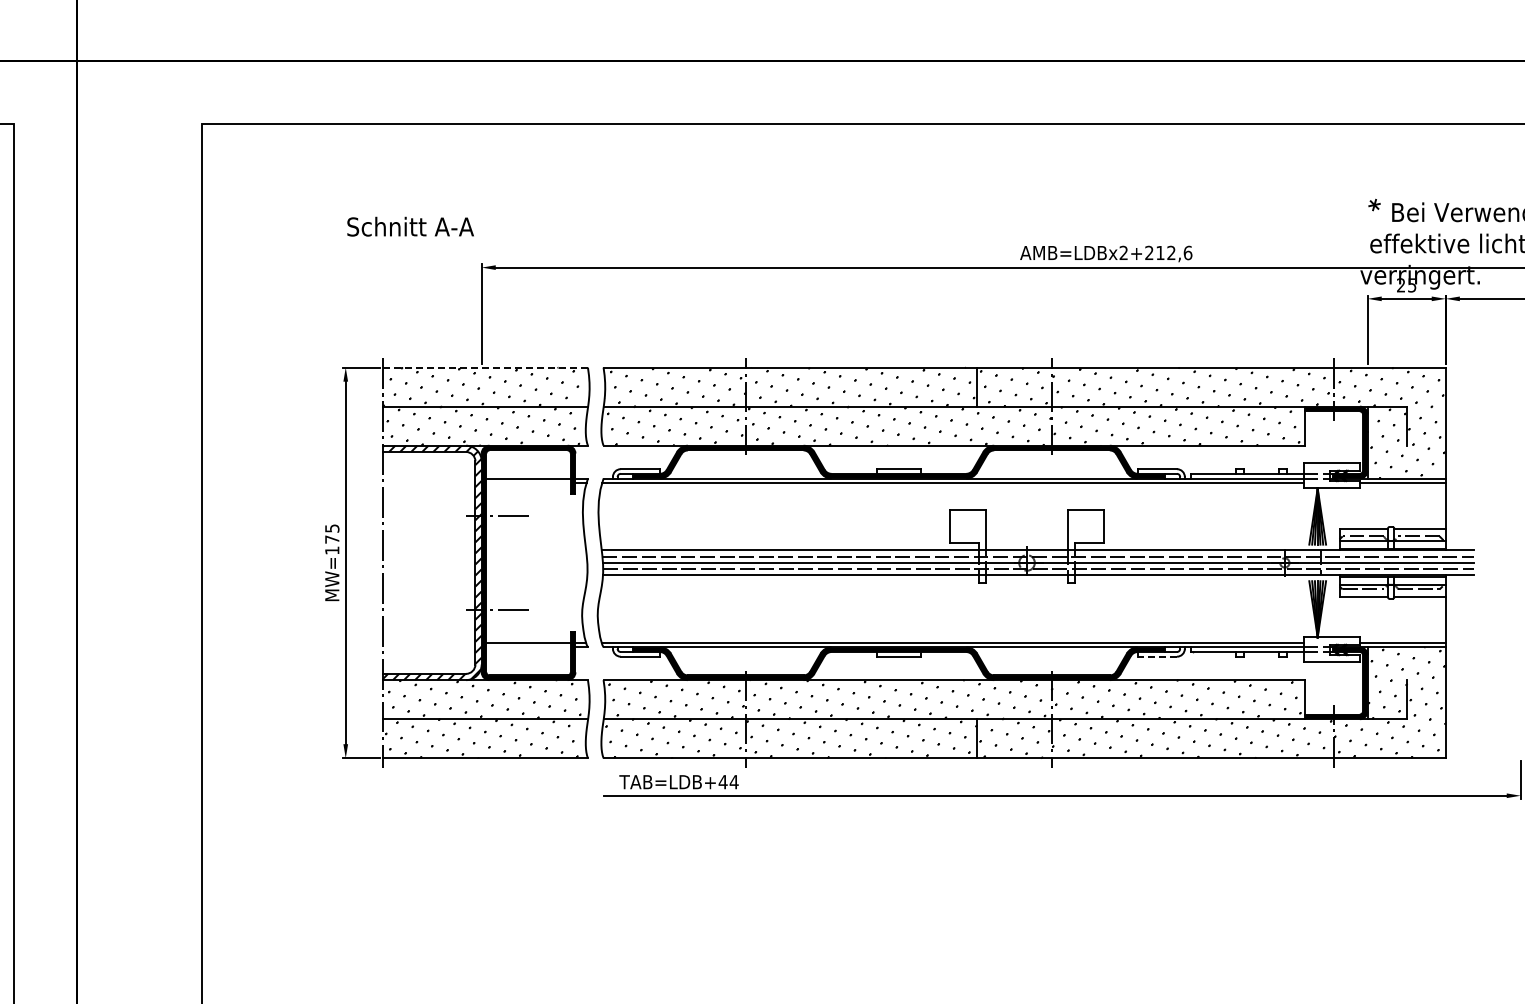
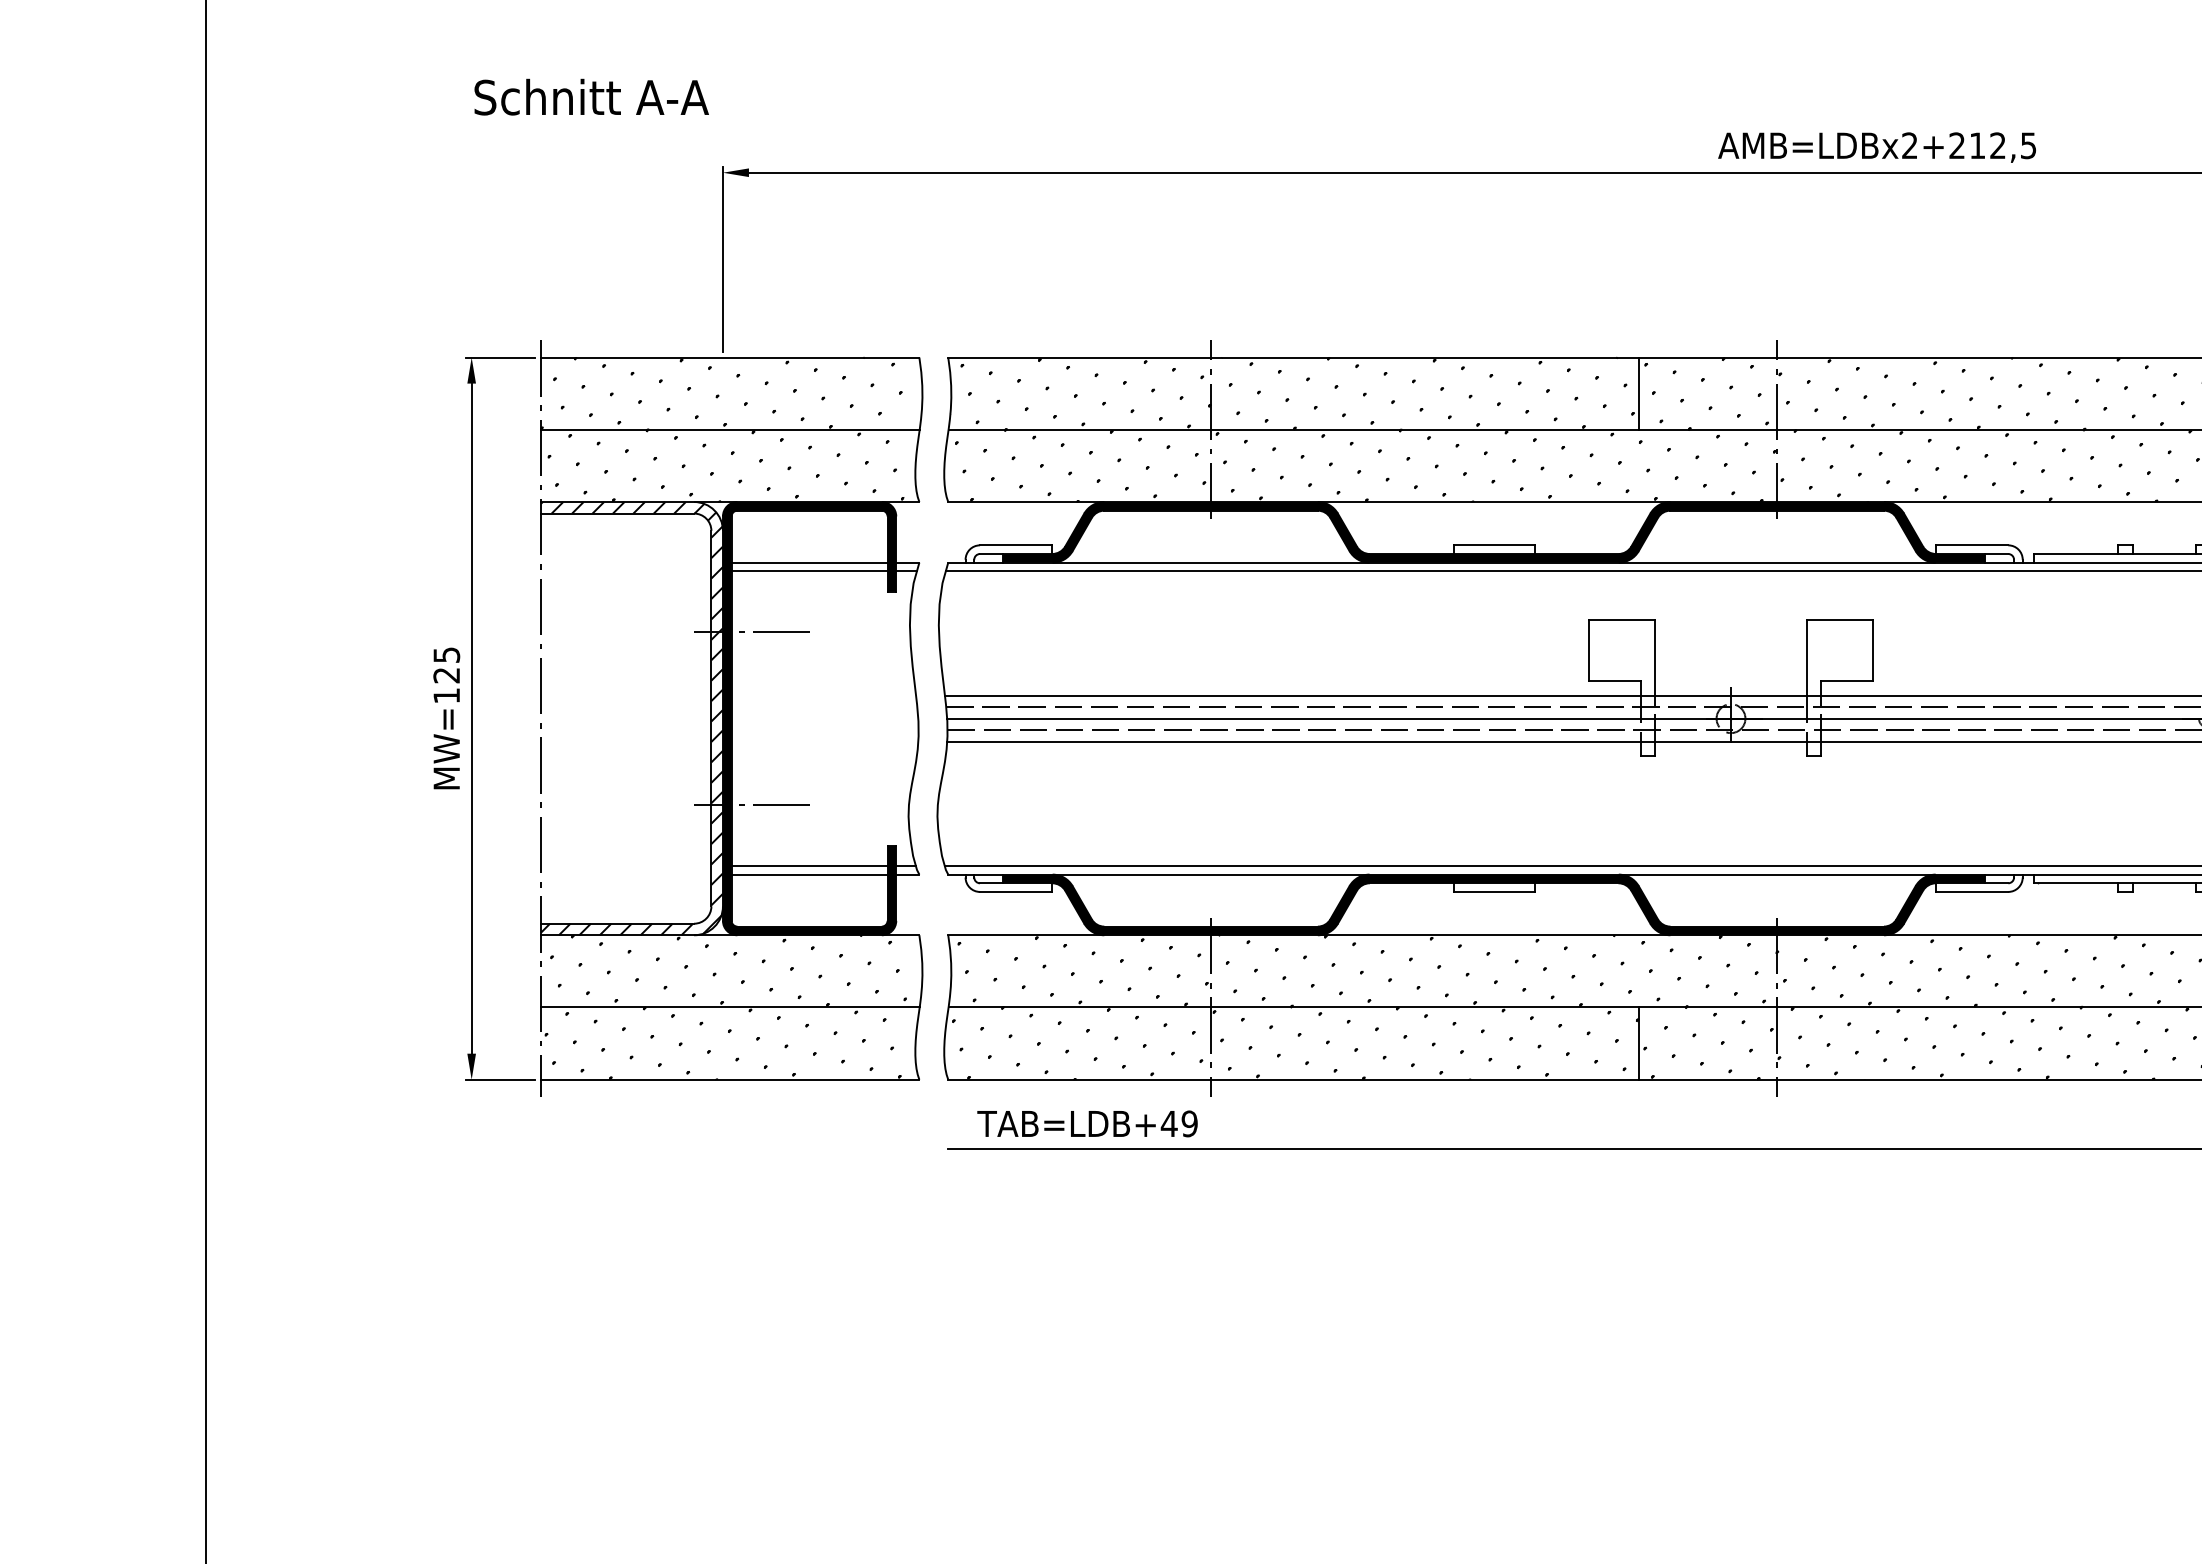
text: (1187, 252) -> (2027, 144), AMB=LDBx2+212,6 -> AMB=LDBx2+212,5
line: (485, 367) -> (729, 357), dashed -> solid
line: (528, 483) -> (809, 571), added
text: (332, 539) -> (447, 675), MW=175 -> MW=125
line: (528, 647) -> (809, 874), added
line: (1157, 656) -> (1972, 891), dashed -> solid
text: (733, 782) -> (1188, 1124), TAB=LDB+44 -> TAB=LDB+49

